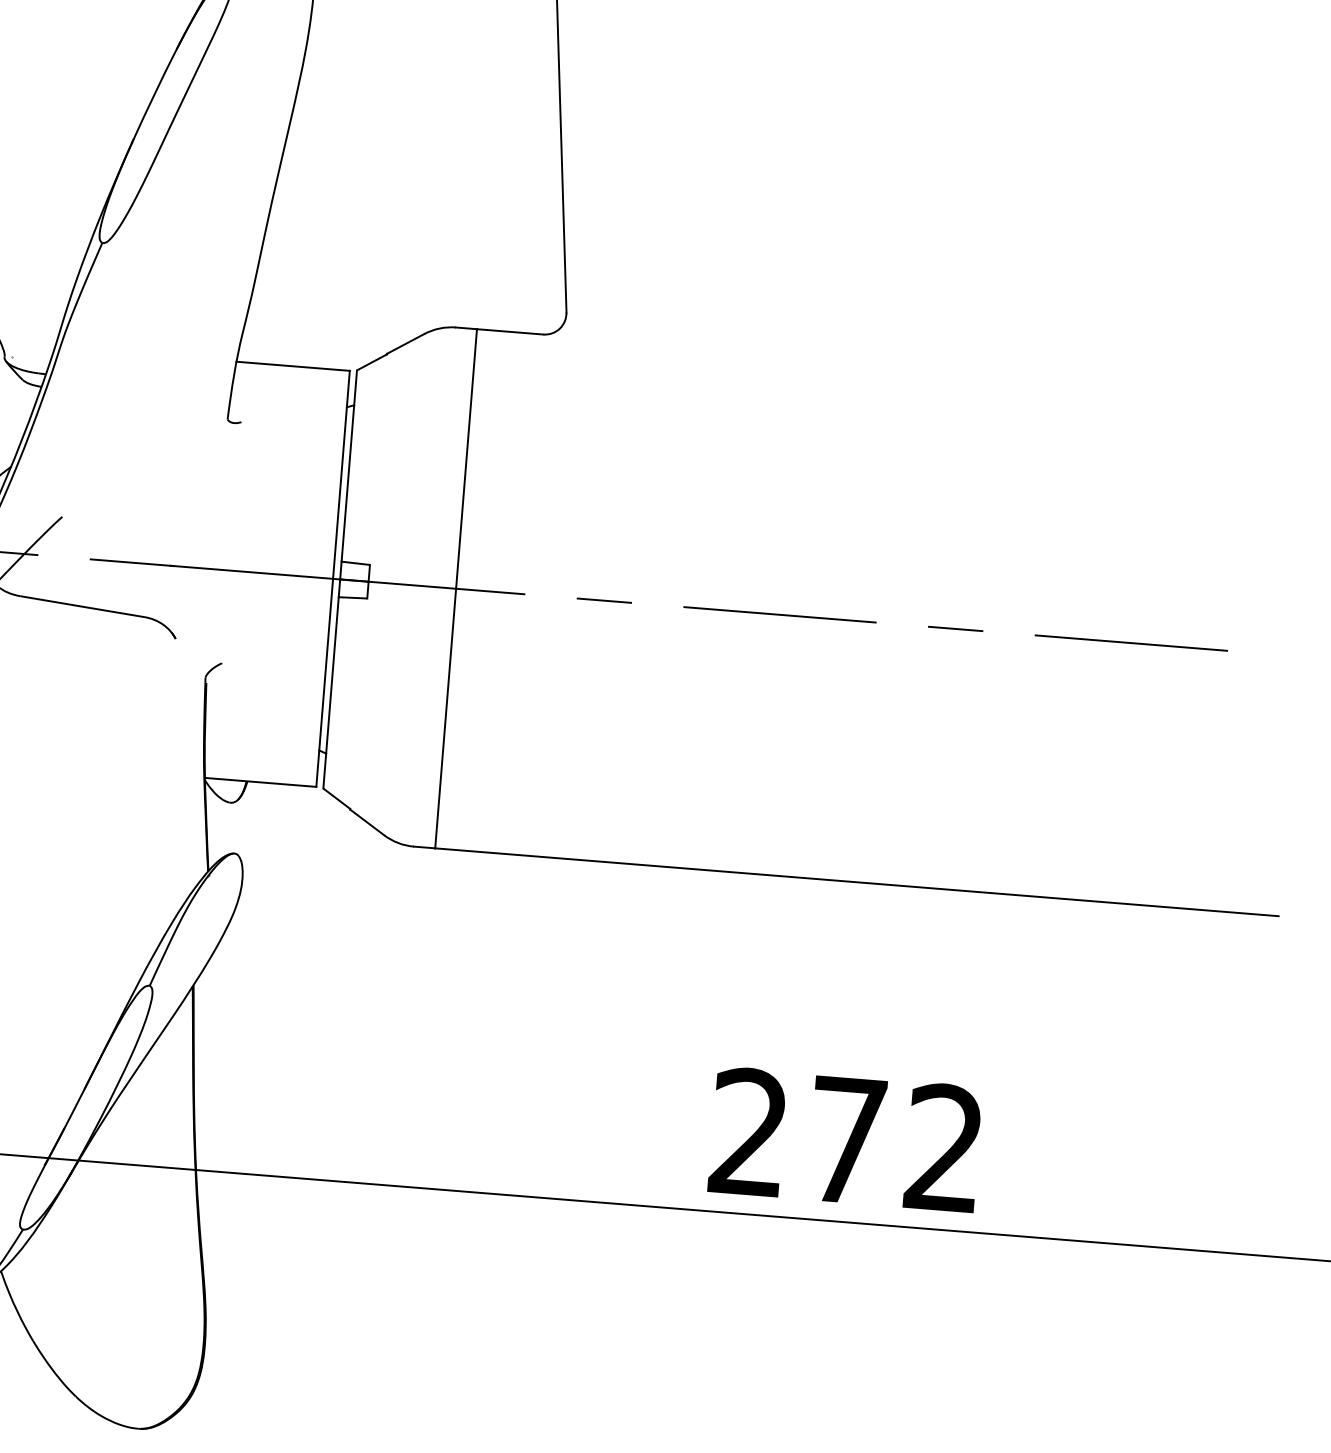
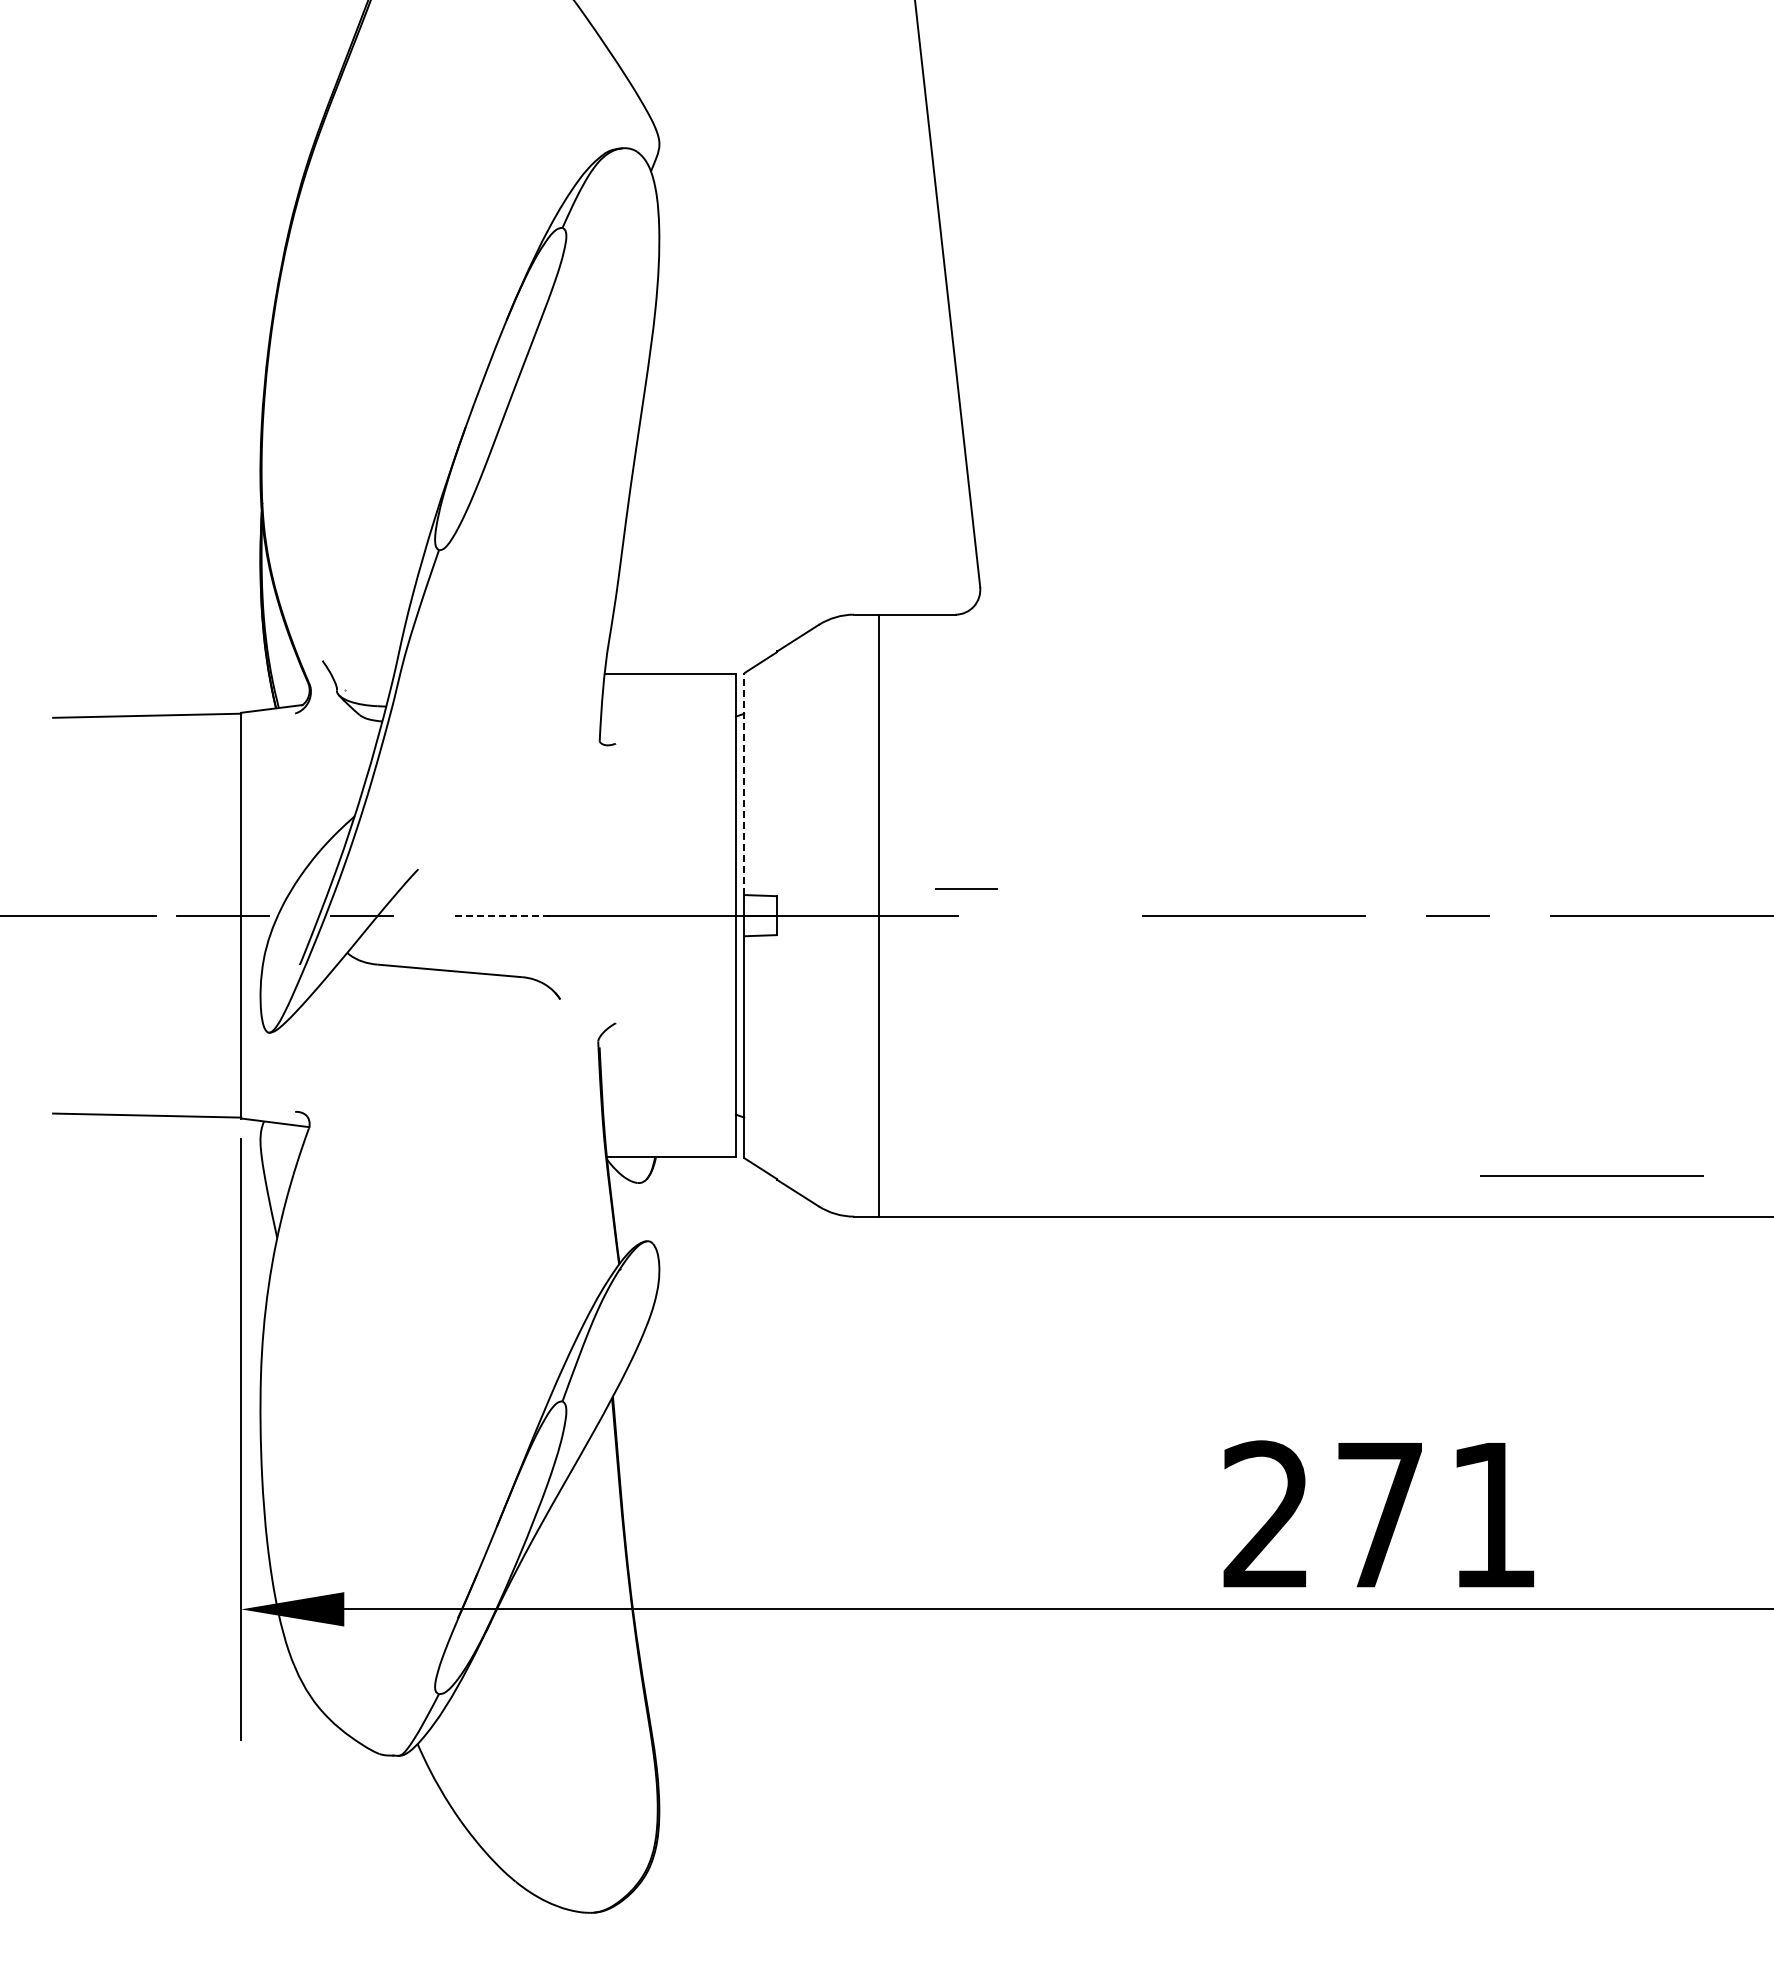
line: (349, 466) -> (744, 784), solid -> dashed
line: (132, 562) -> (503, 915), solid -> dashed
line: (604, 600) -> (966, 888), moved
line: (1052, 862) -> (1591, 1175), added
text: (944, 1146) -> (1492, 1513), 272 -> 271

